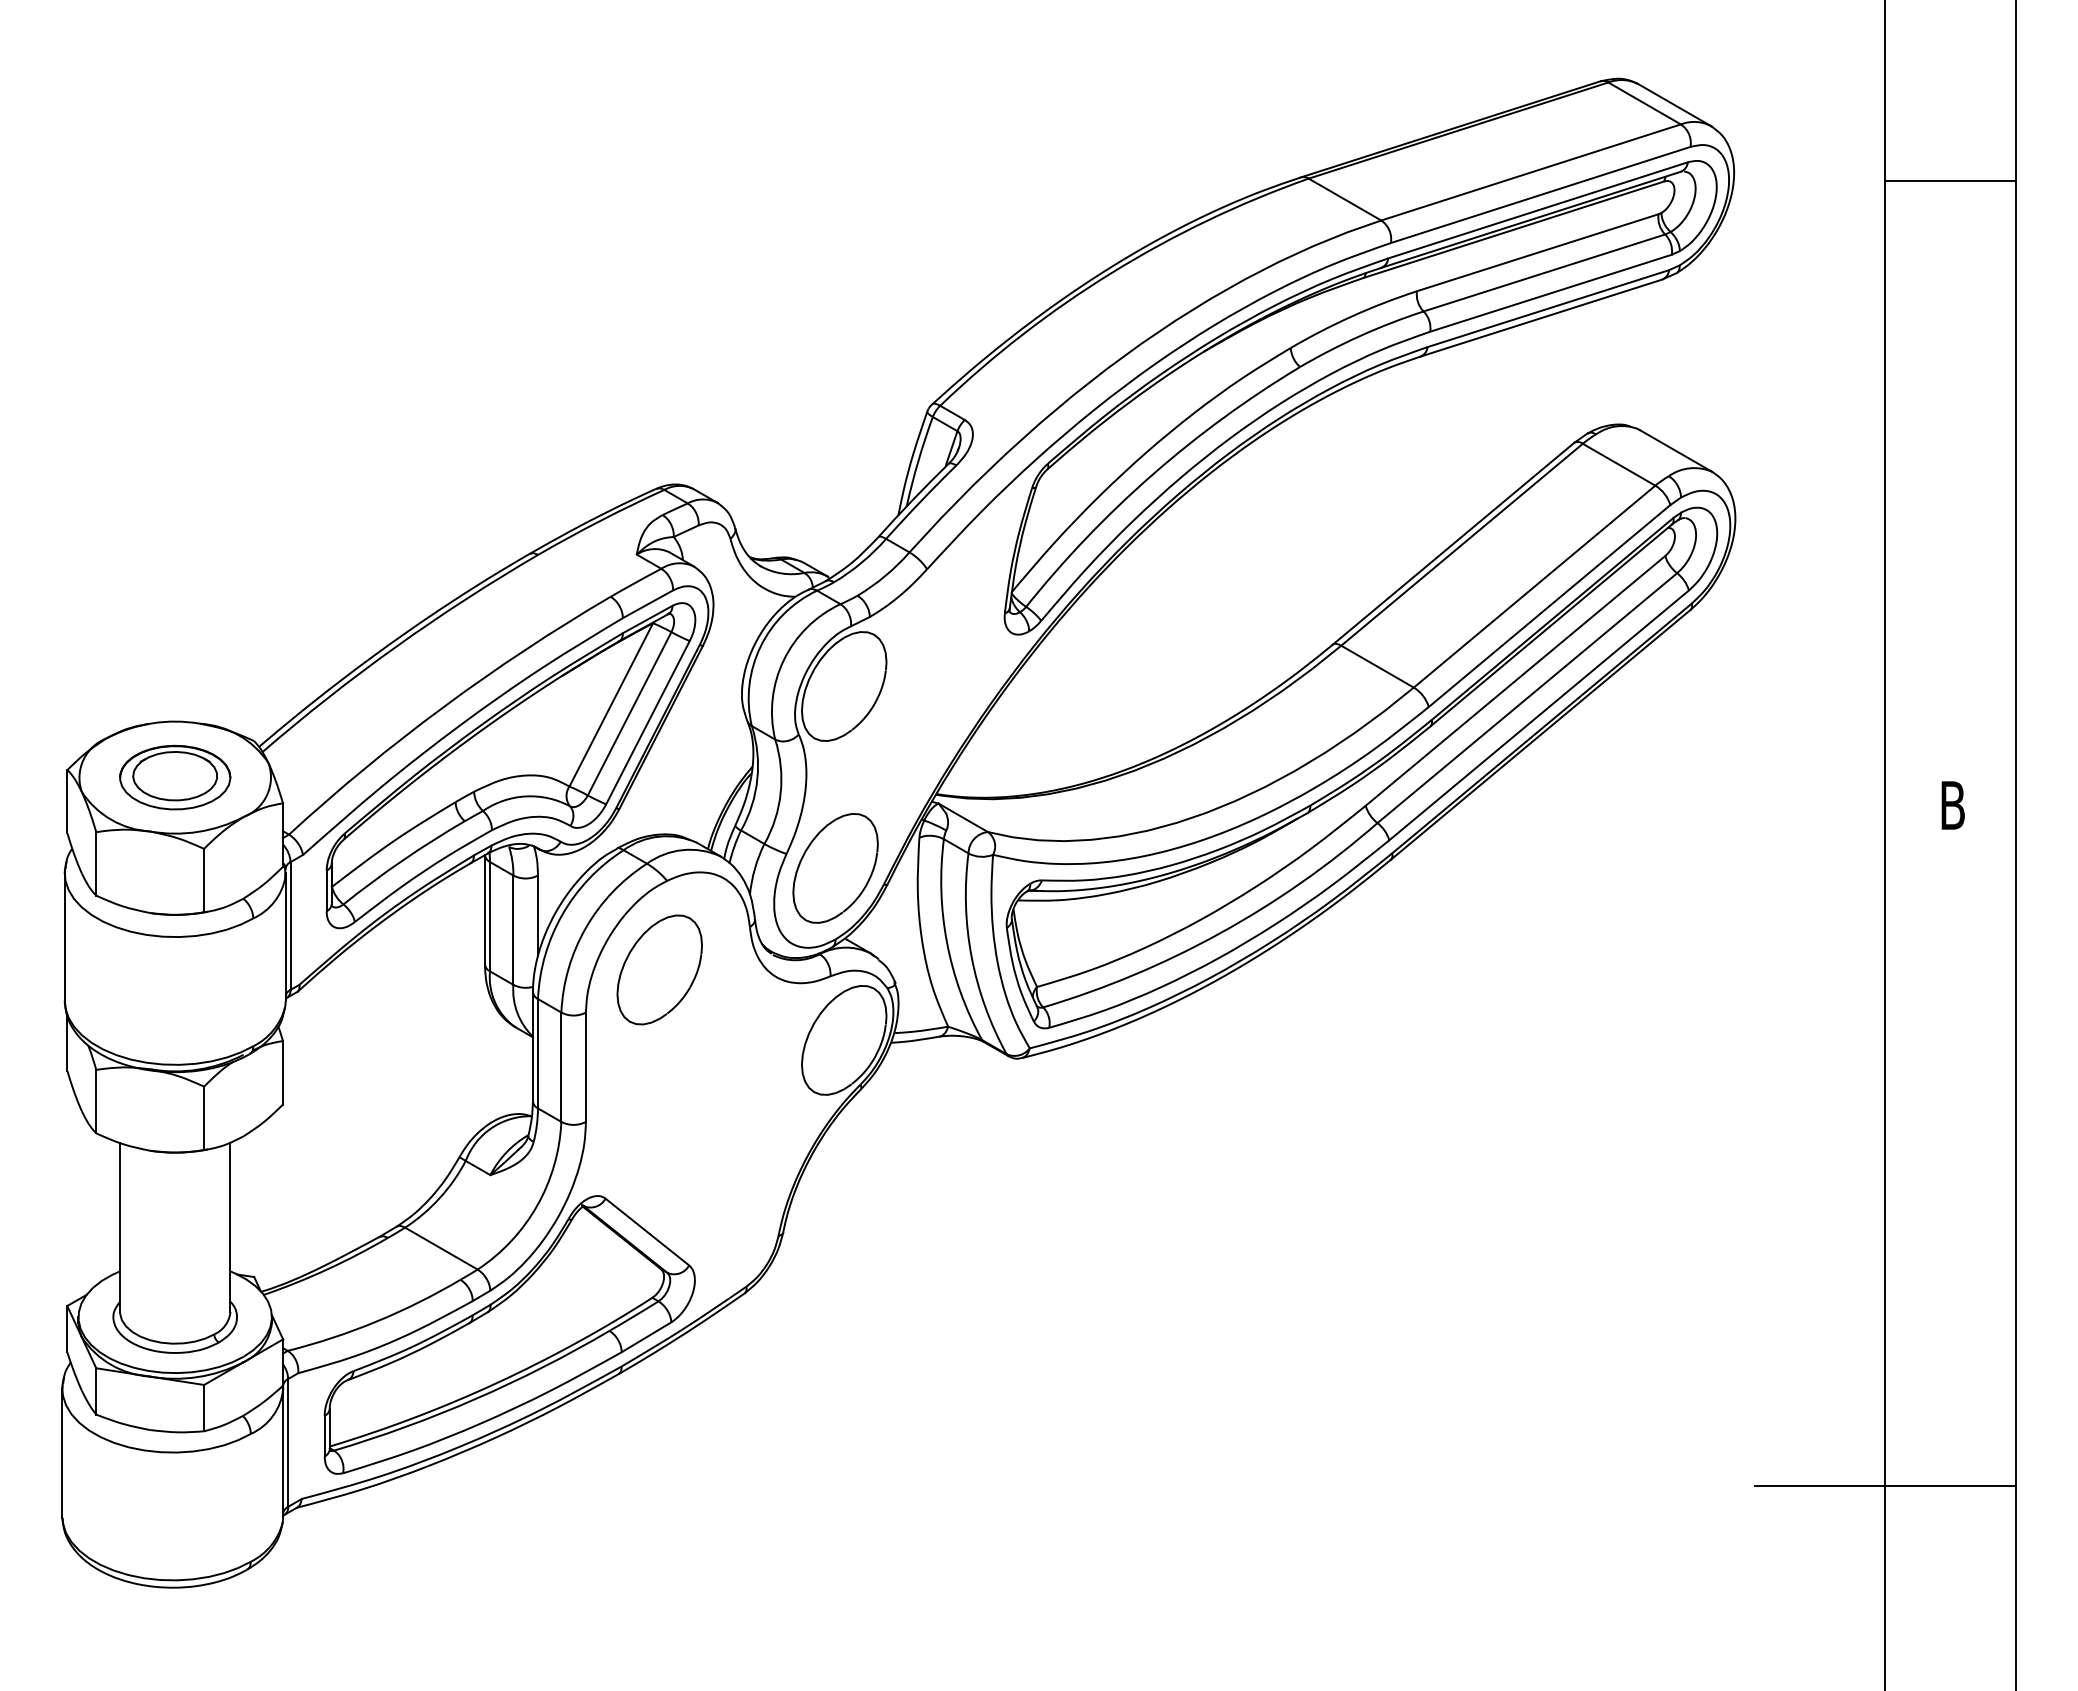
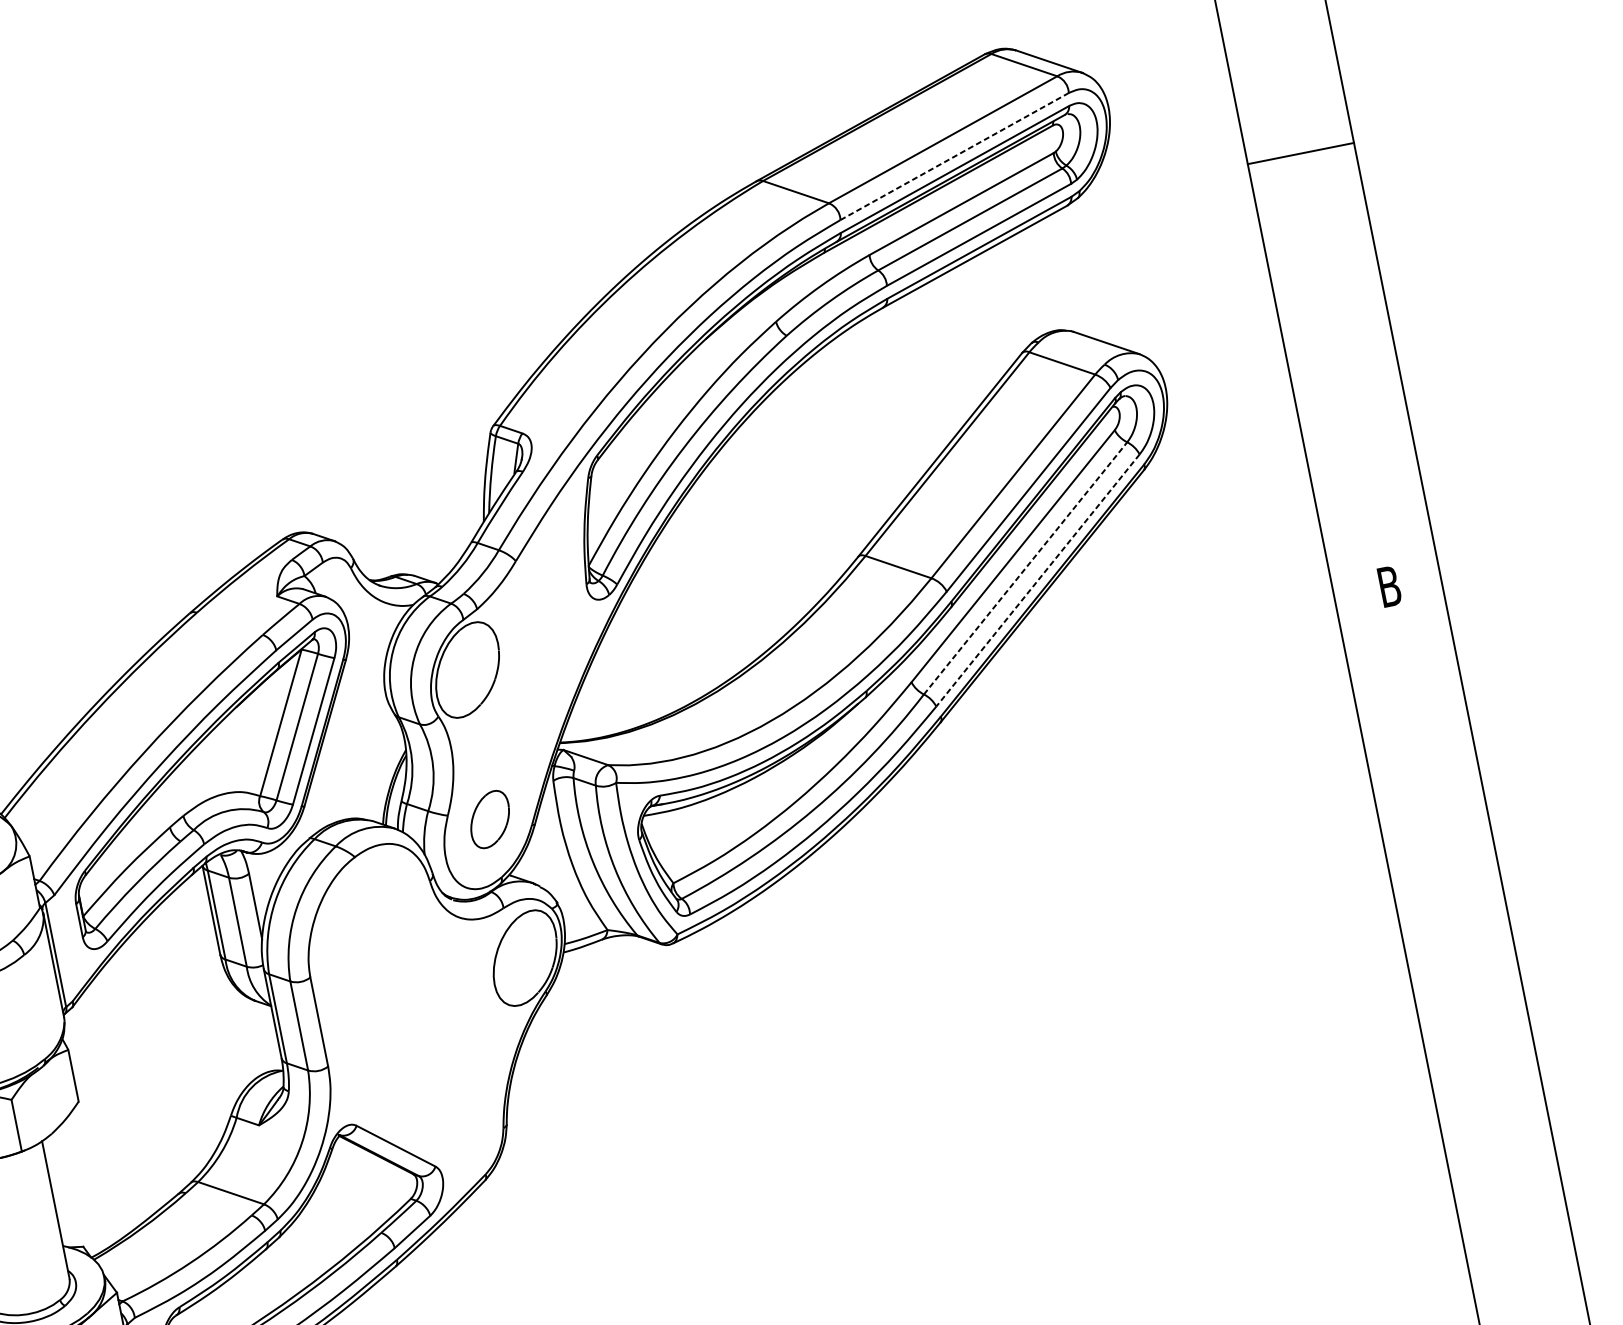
line: (1950, 181) -> (1301, 153), moved
line: (1541, 194) -> (955, 156), solid -> dashed
line: (1527, 697) -> (1025, 567), solid -> dashed
line: (1538, 715) -> (1037, 580), solid -> dashed
part: (835, 868) -> (490, 819), size x0.6
part: (659, 969) -> (363, 930), removed
line: (1884, 1485) -> (1444, 1151), removed

